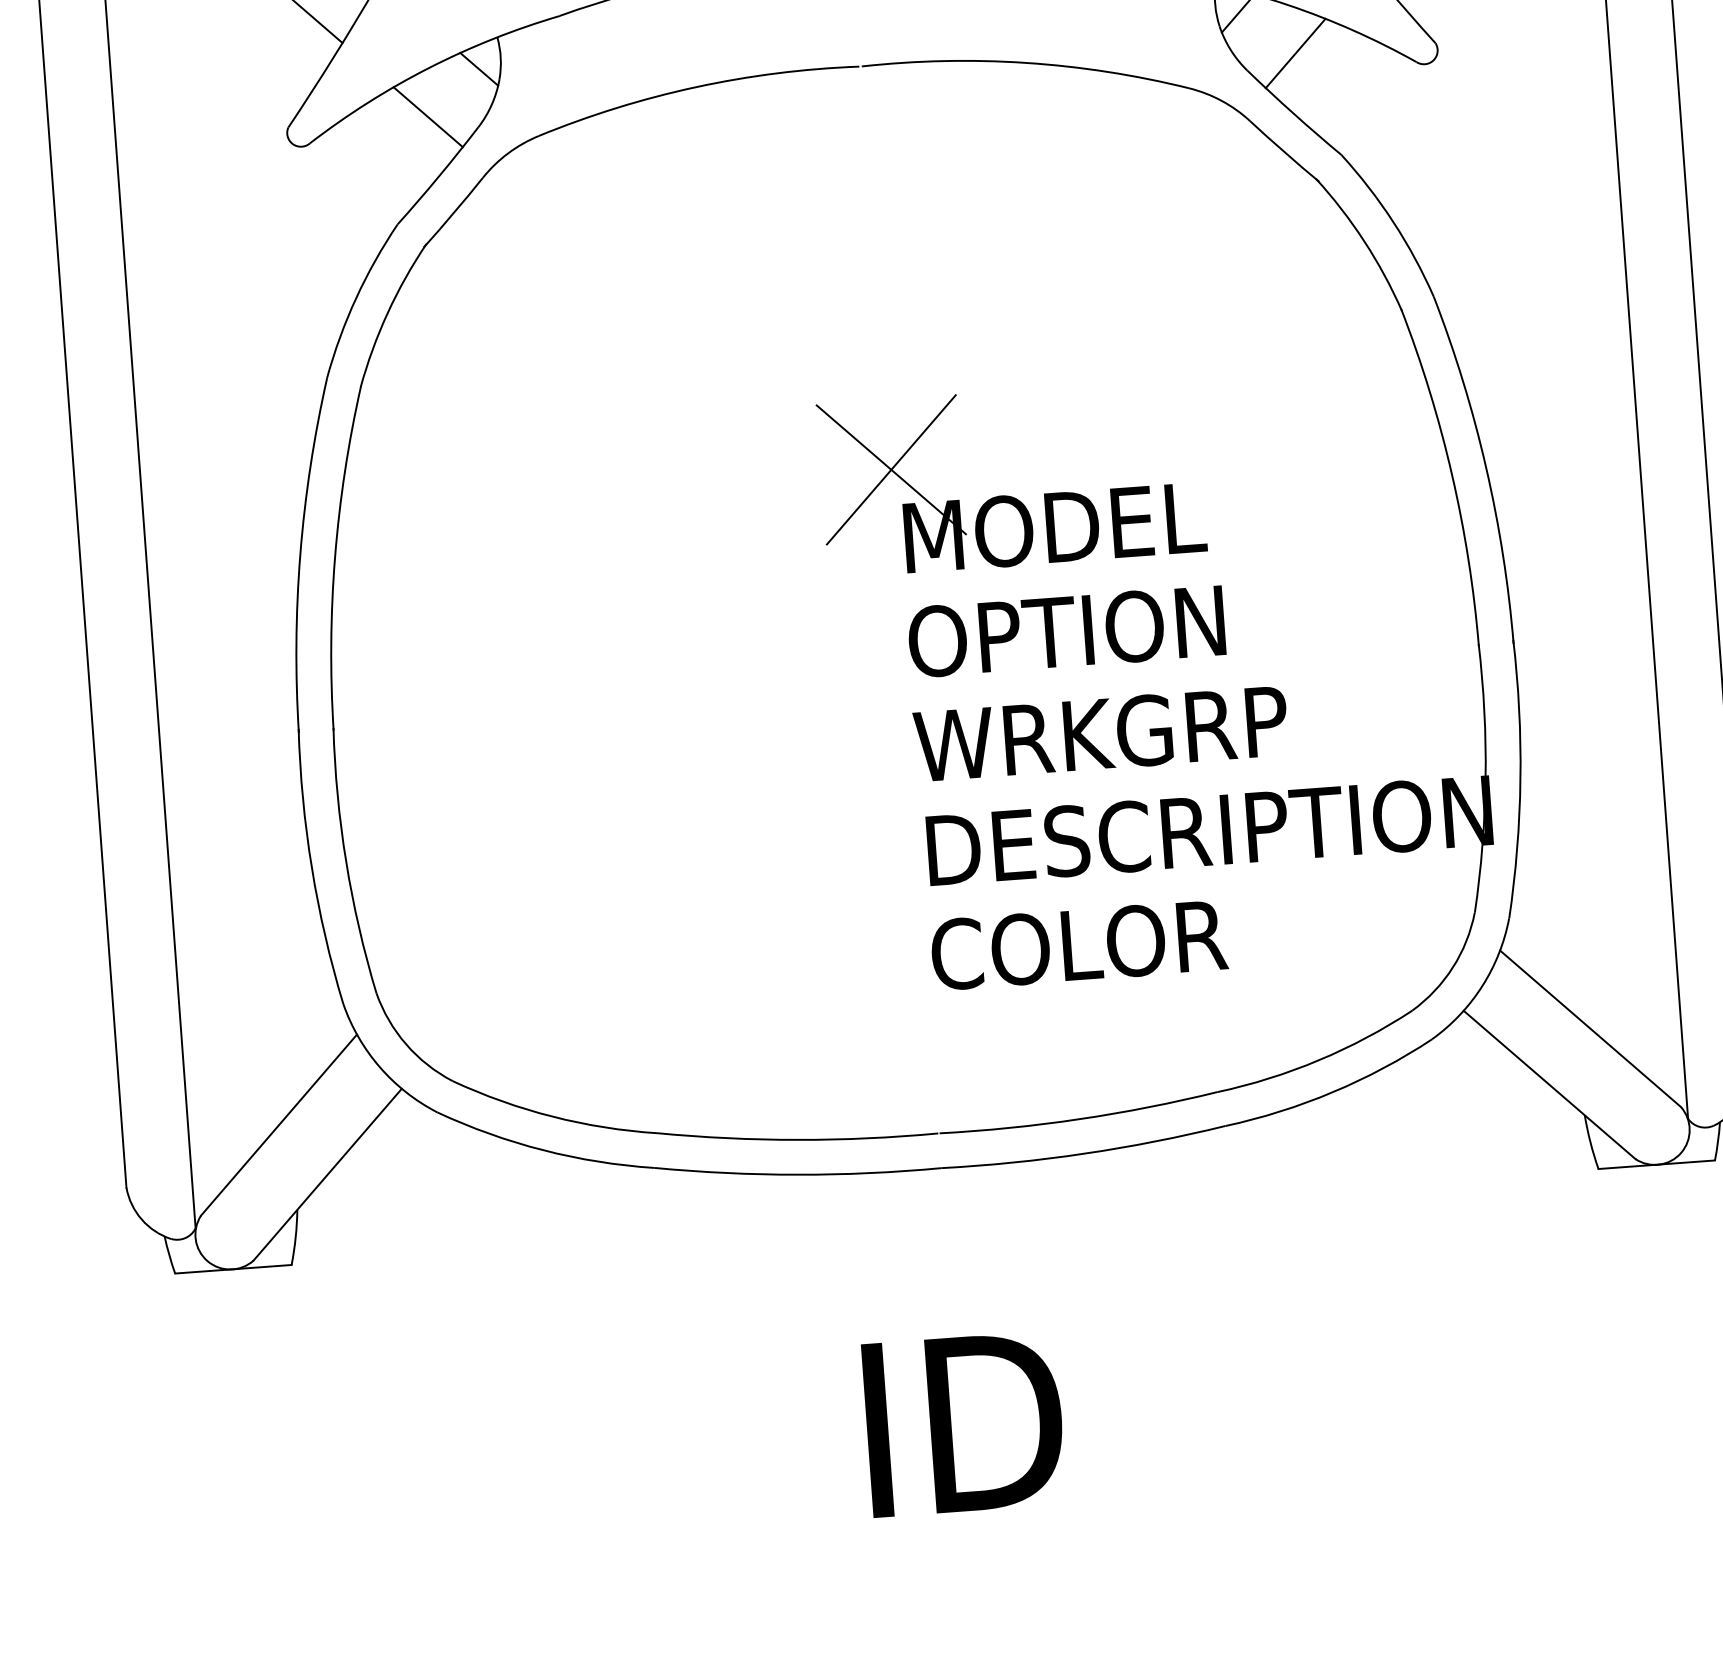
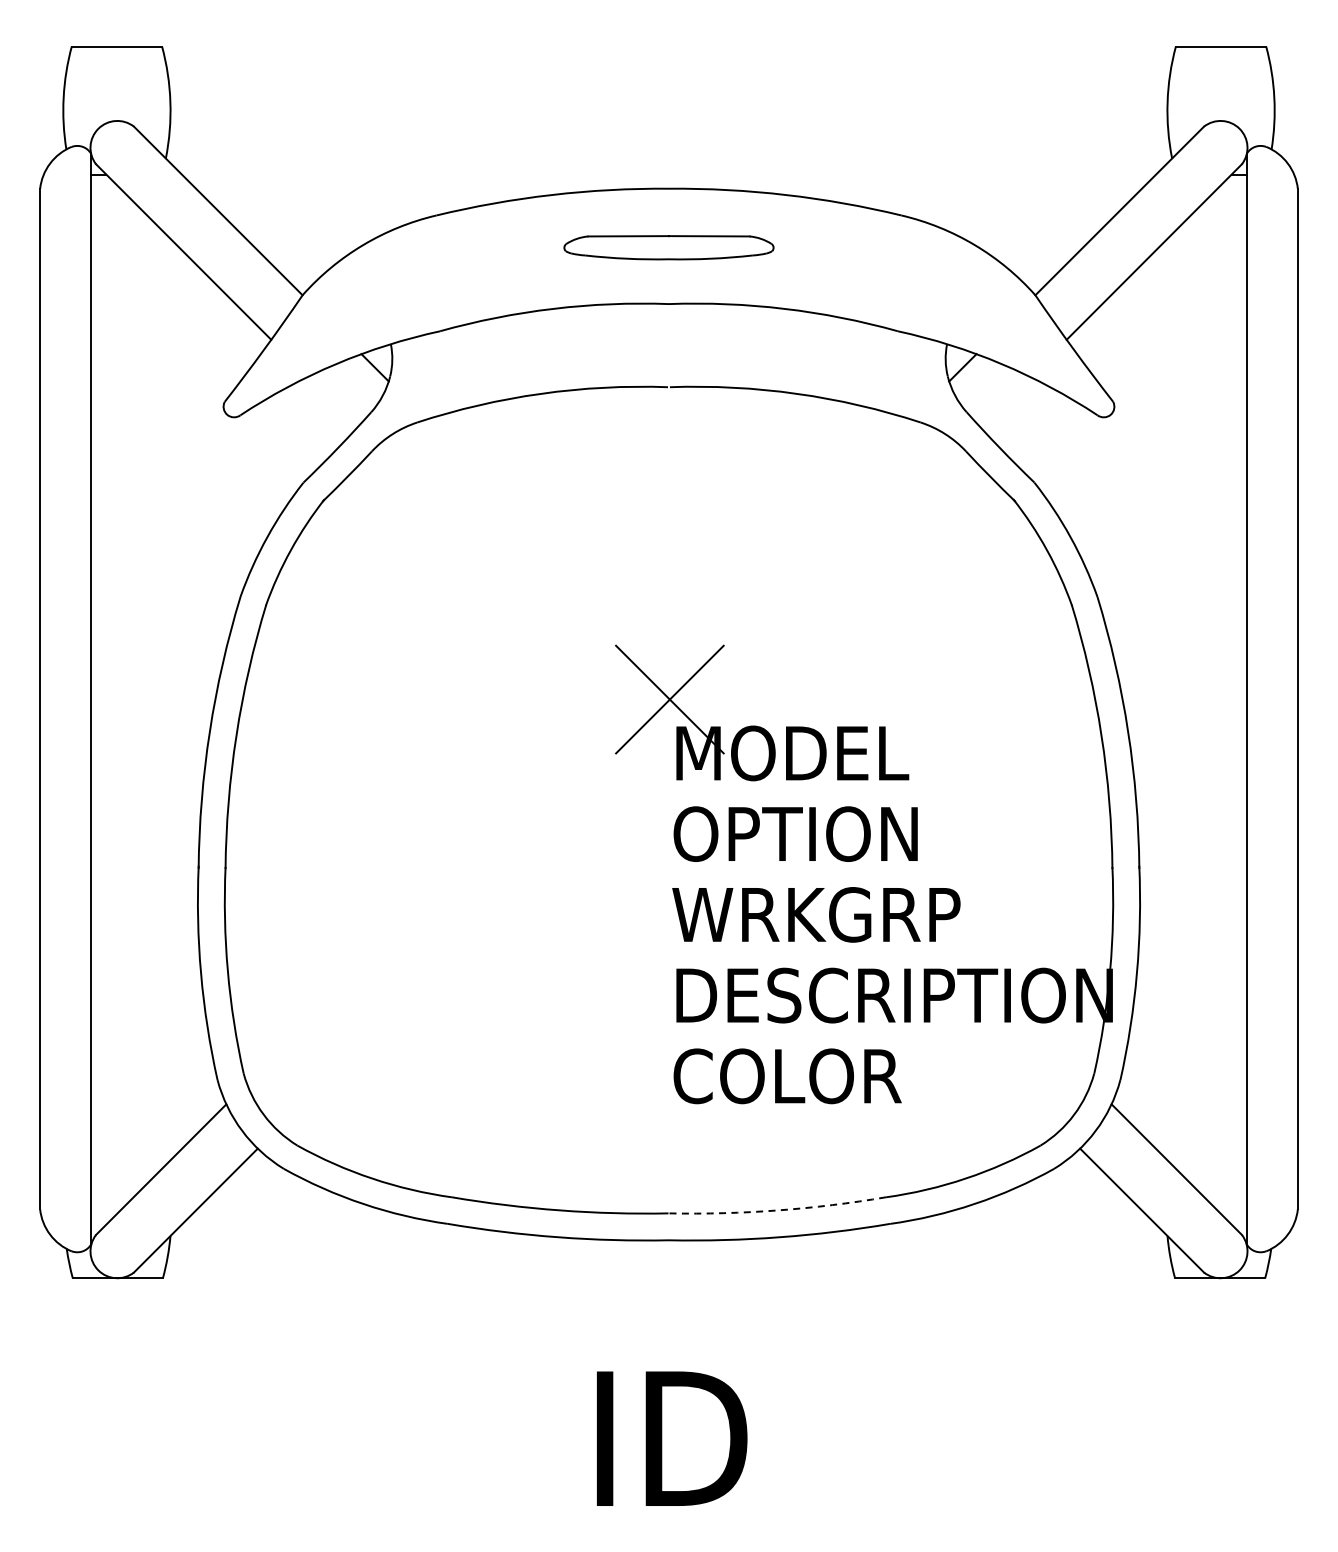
line: (1295, 53) -> (1004, 401), removed
line: (428, 116) -> (333, 401), removed
arc: (1080, 1119) -> (778, 1210), solid -> dashed

